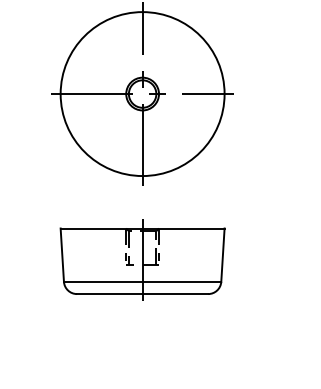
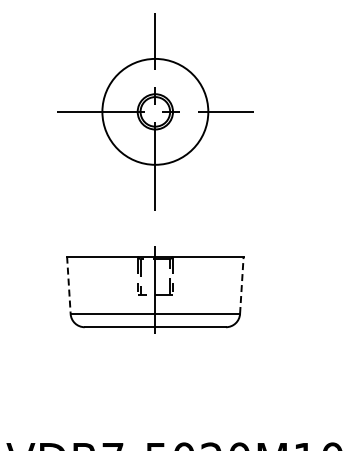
circle: (142, 93) -> (155, 111), size x0.6
line: (61, 255) -> (68, 285), solid -> dashed
line: (222, 255) -> (241, 285), solid -> dashed

